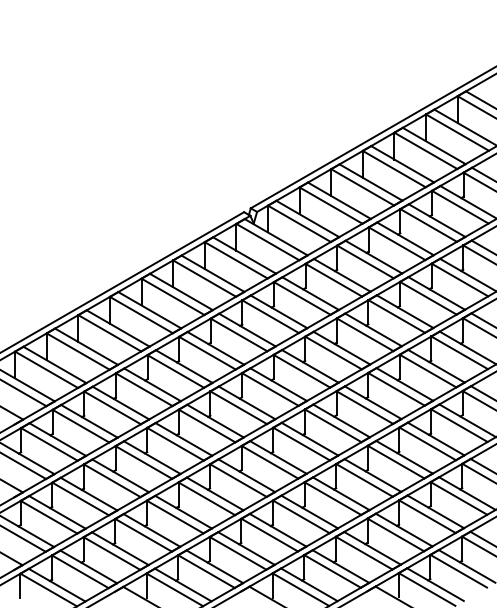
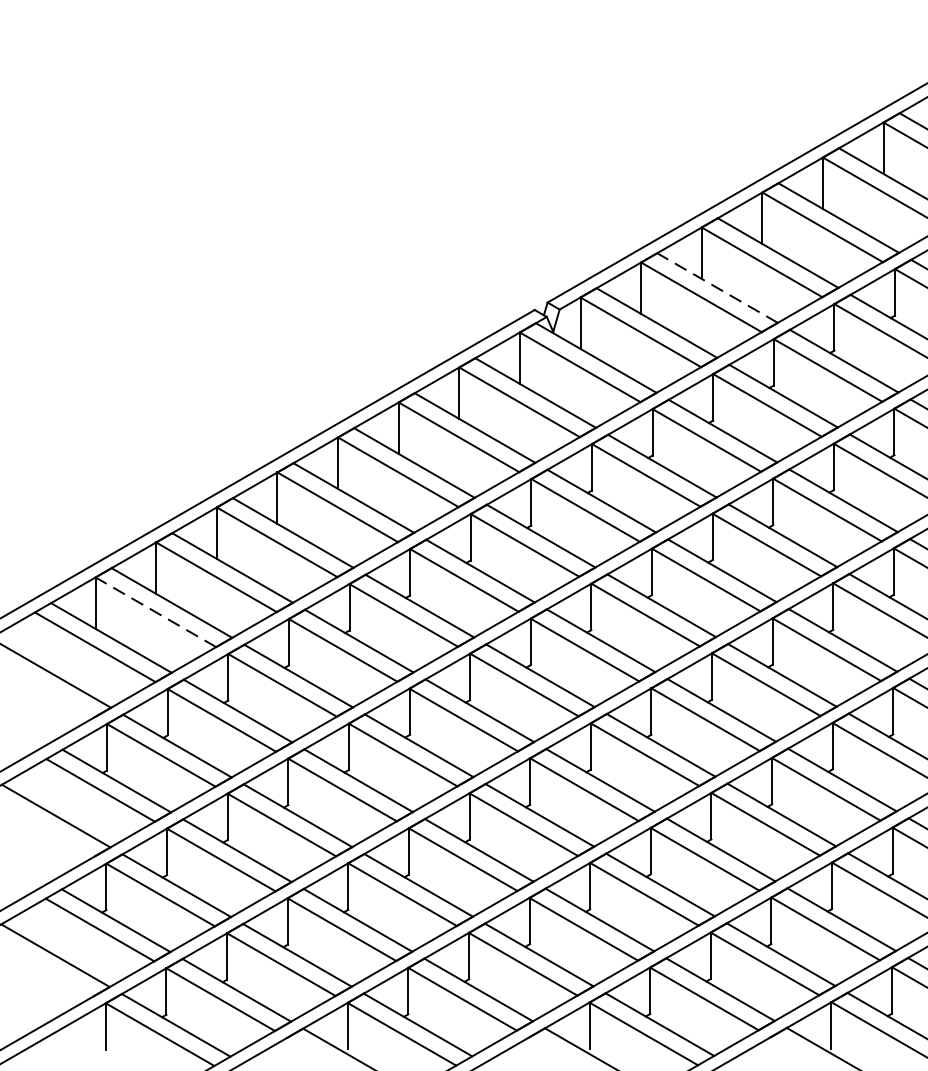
line: (338, 200) -> (715, 287), solid -> dashed
line: (46, 369) -> (155, 611), solid -> dashed

